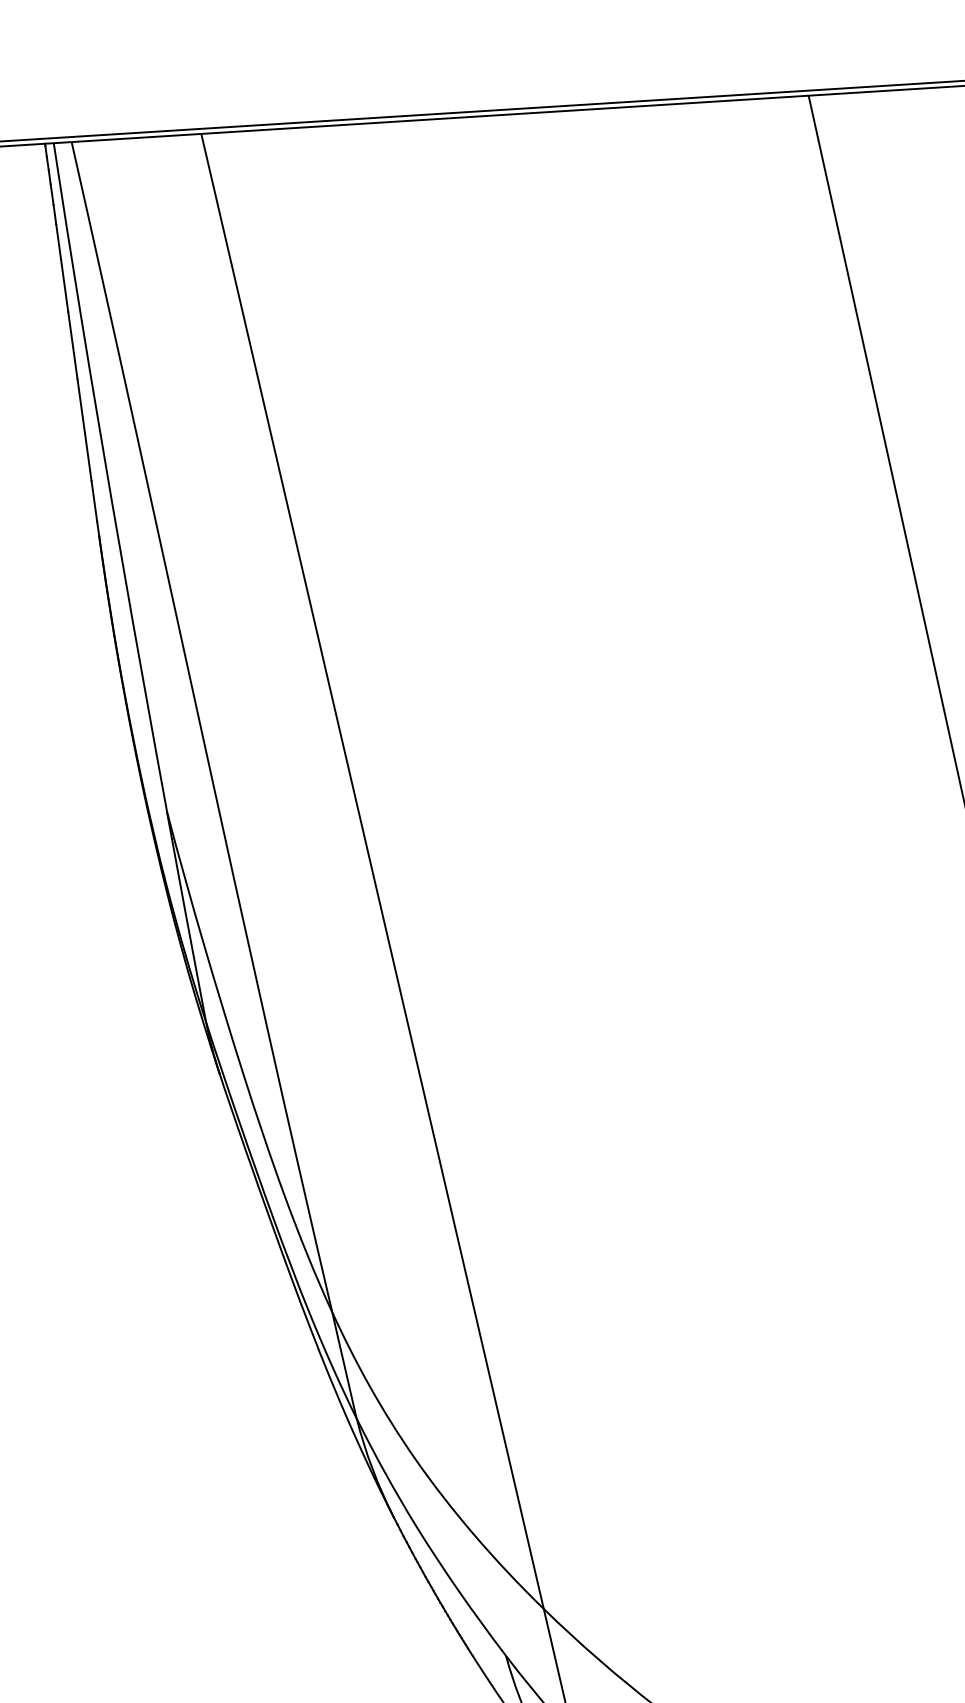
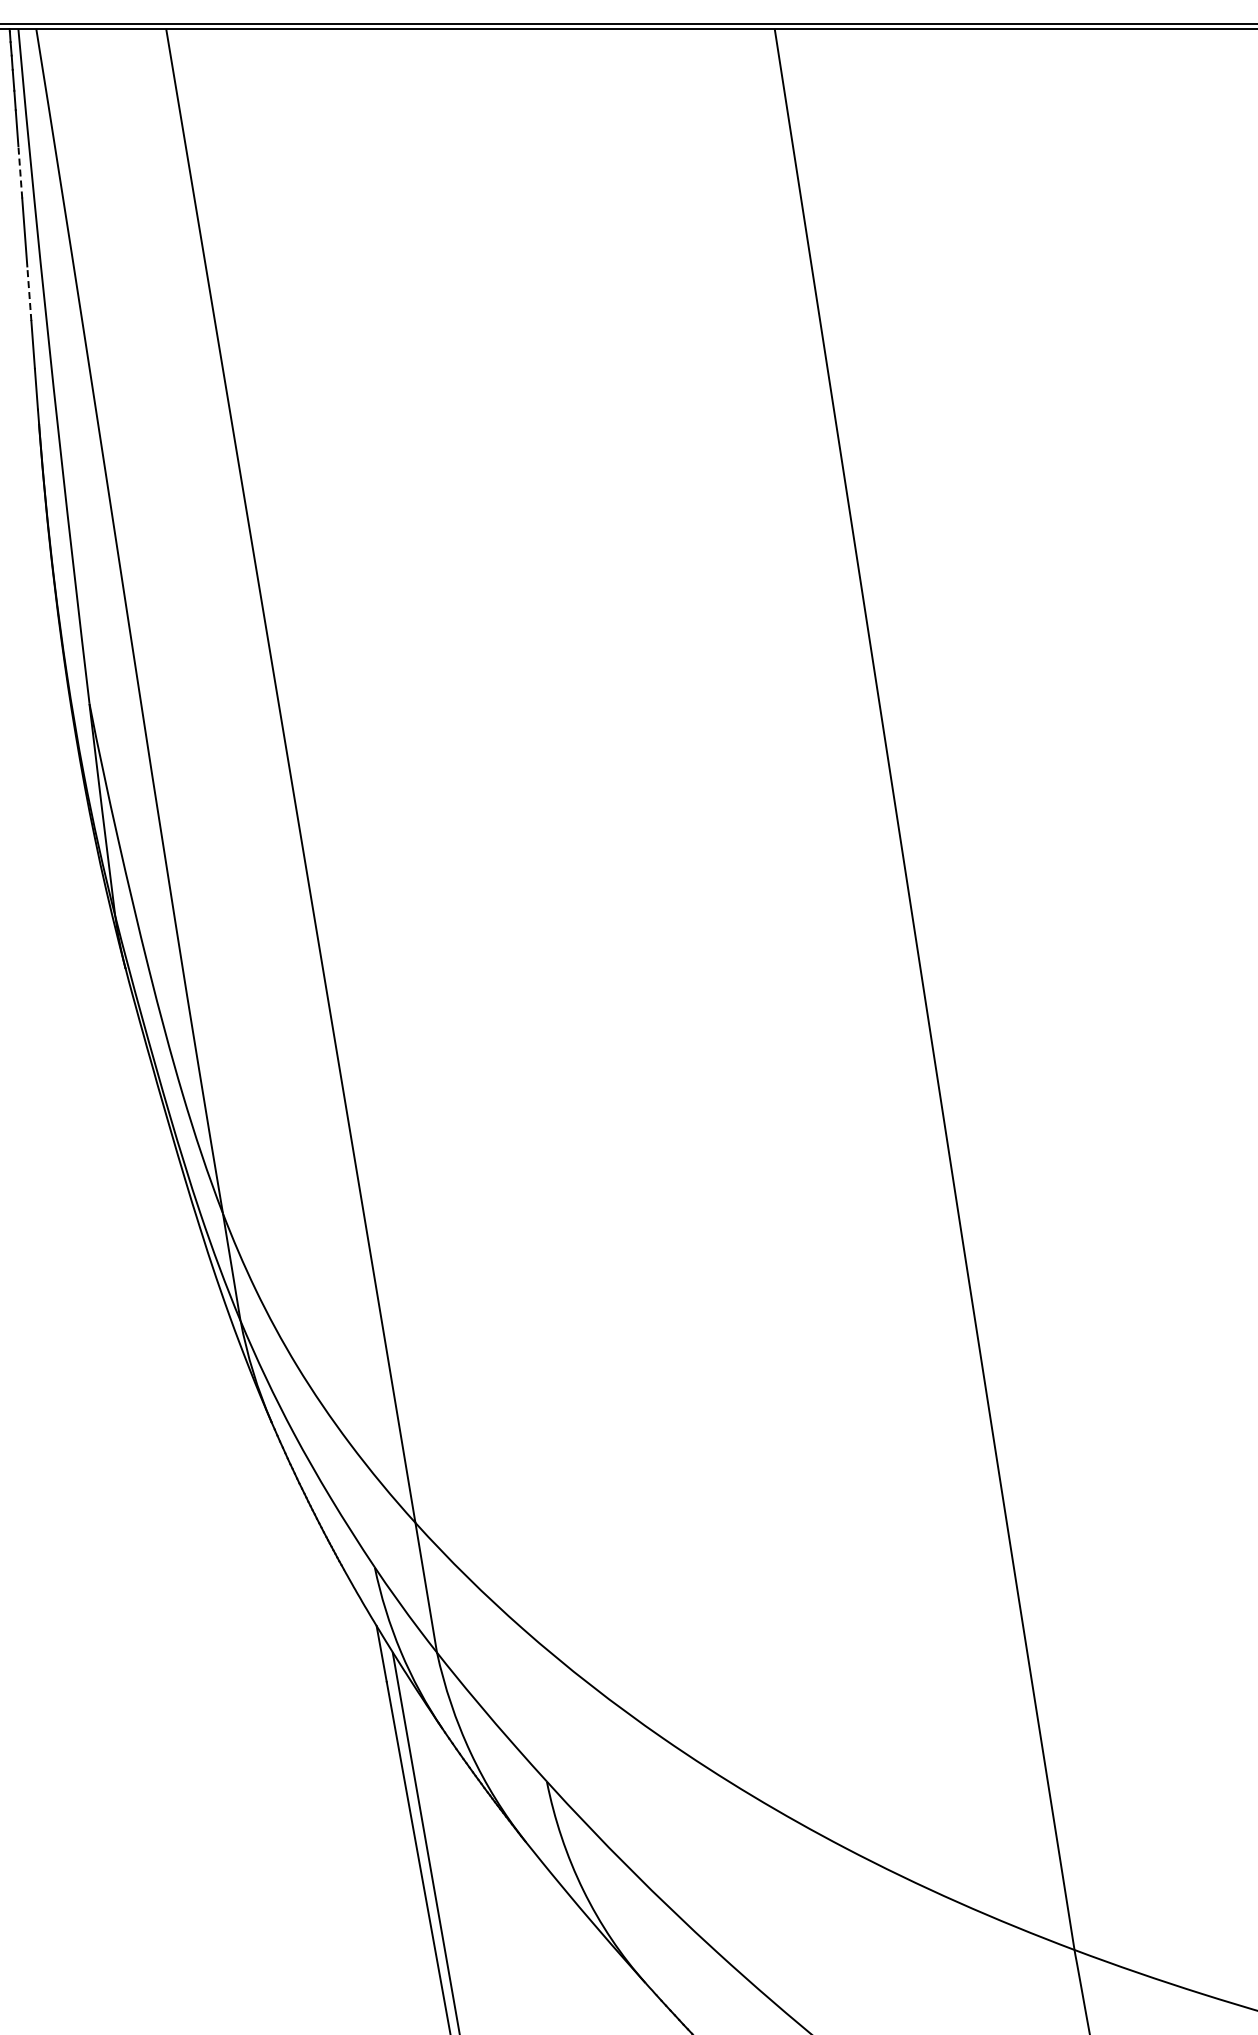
line: (64, 285) -> (20, 171), solid -> dashed
line: (81, 406) -> (29, 293), solid -> dashed

